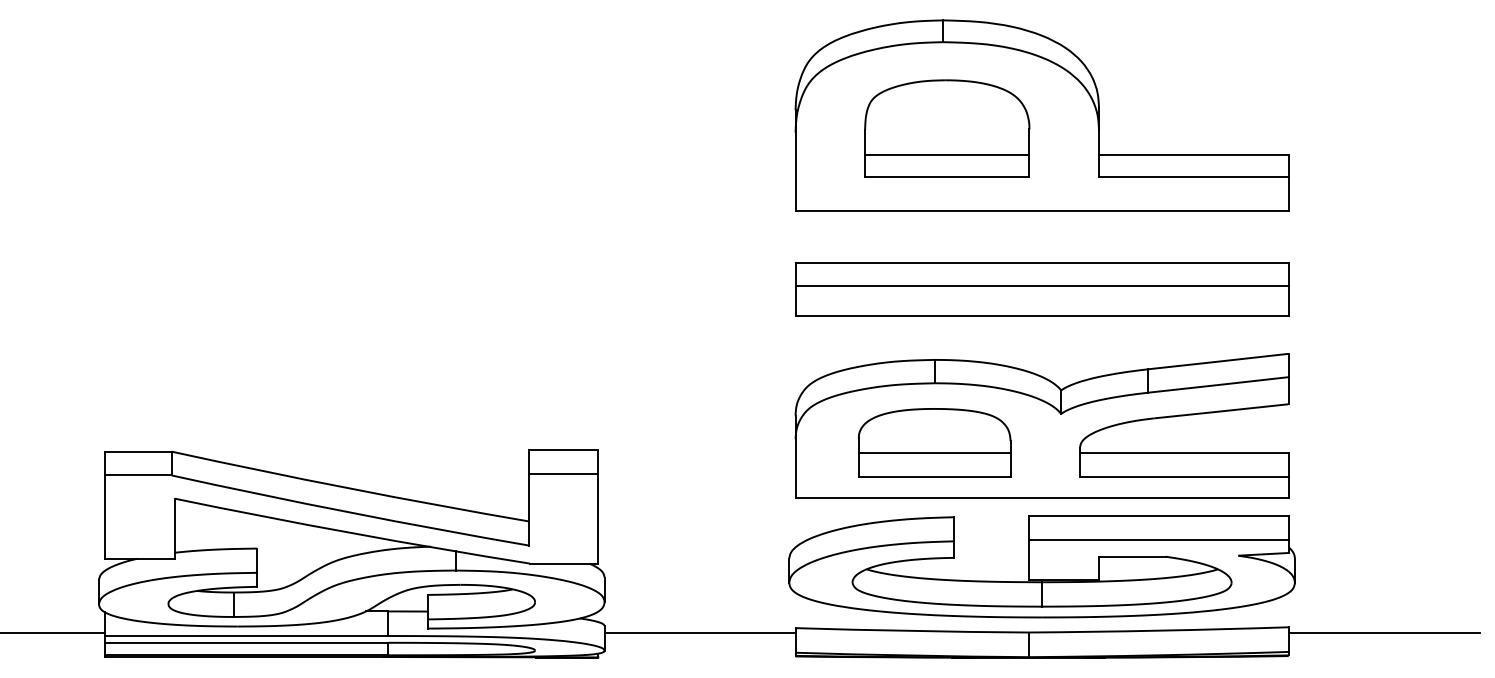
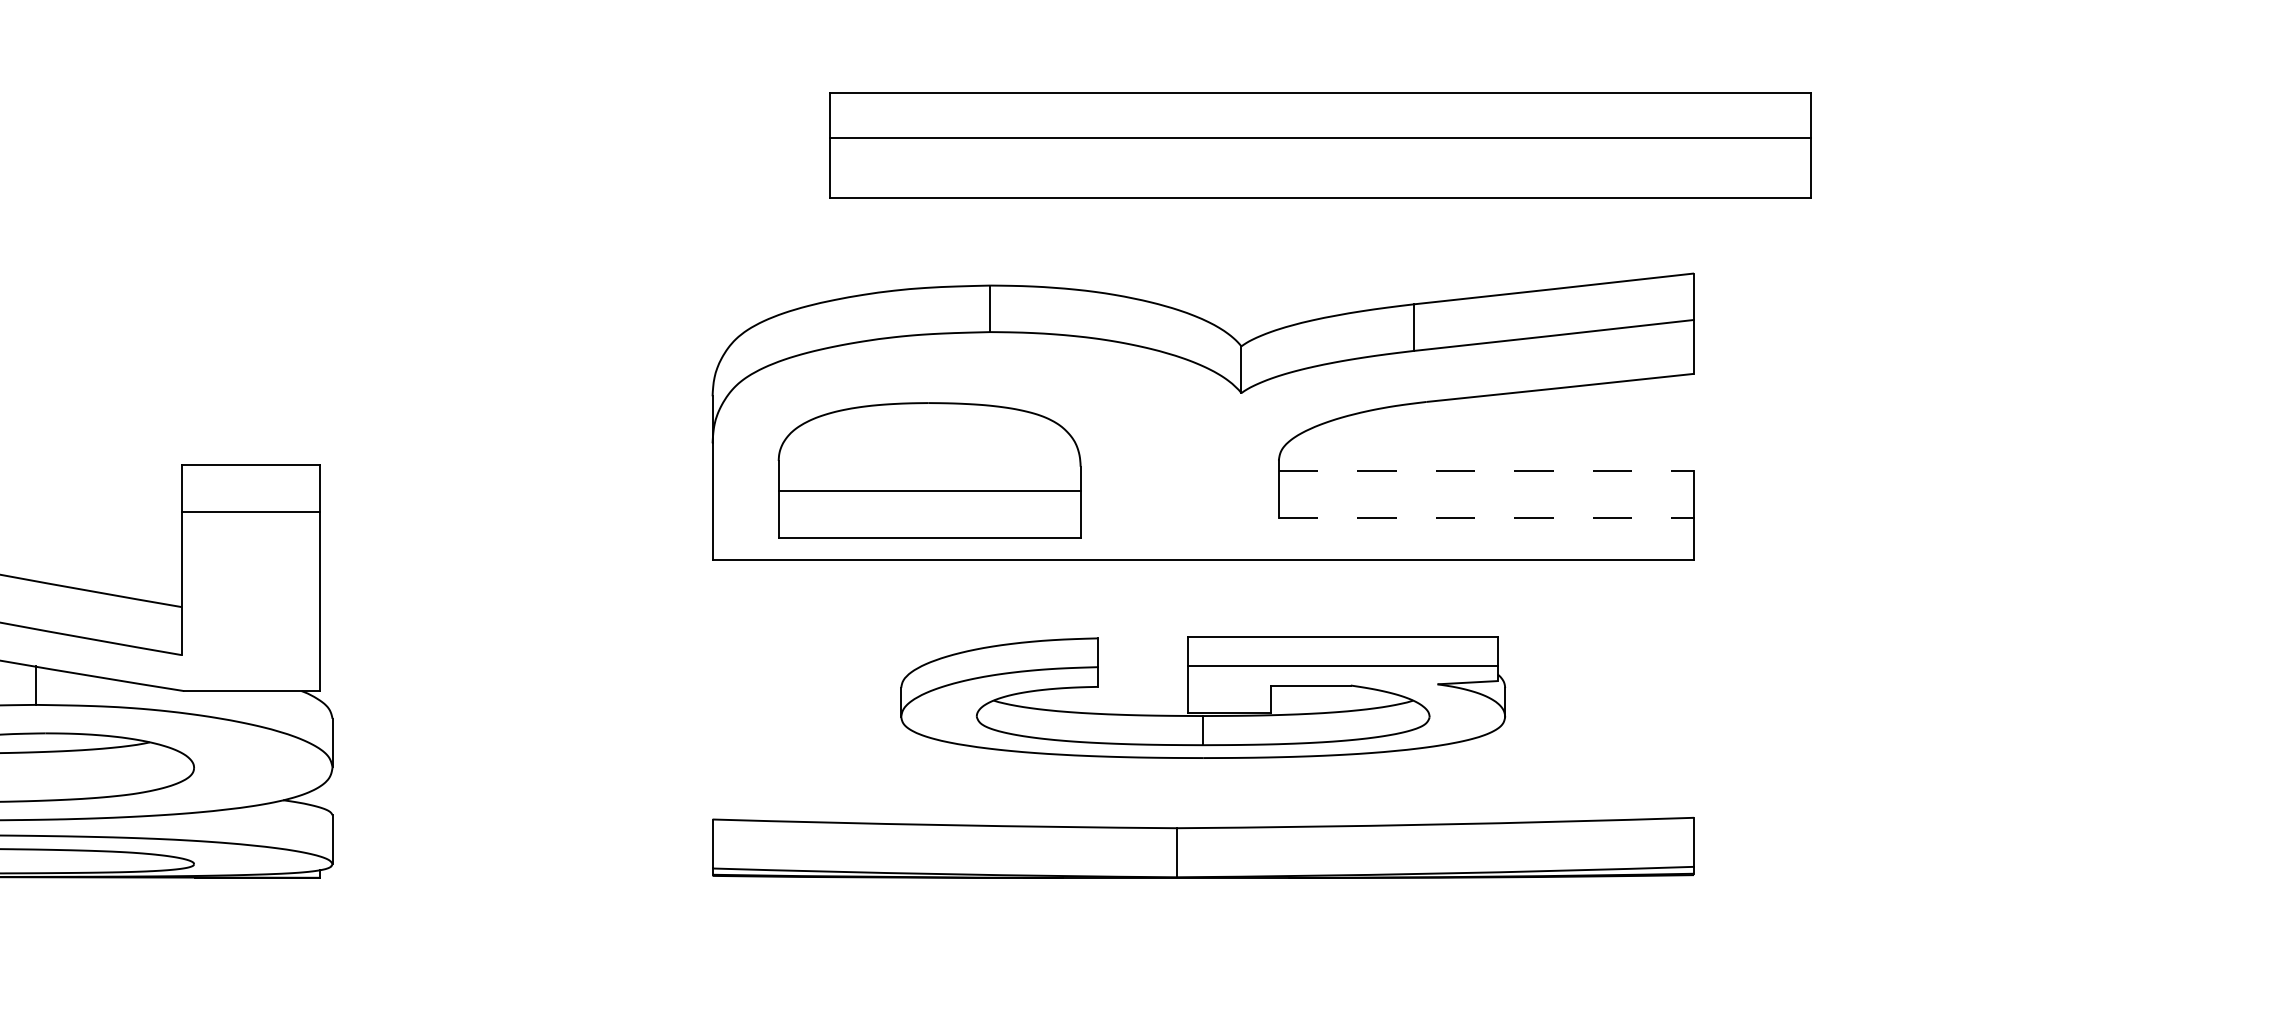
part: (1042, 289) -> (1321, 145), moved
part: (934, 442) -> (929, 469), moved
line: (1184, 453) -> (1486, 471), solid -> dashed
line: (1184, 476) -> (1486, 517), solid -> dashed
part: (1041, 566) -> (1202, 696), size x0.6
line: (699, 632) -> (521, 828), removed
line: (1383, 632) -> (1882, 828), removed

